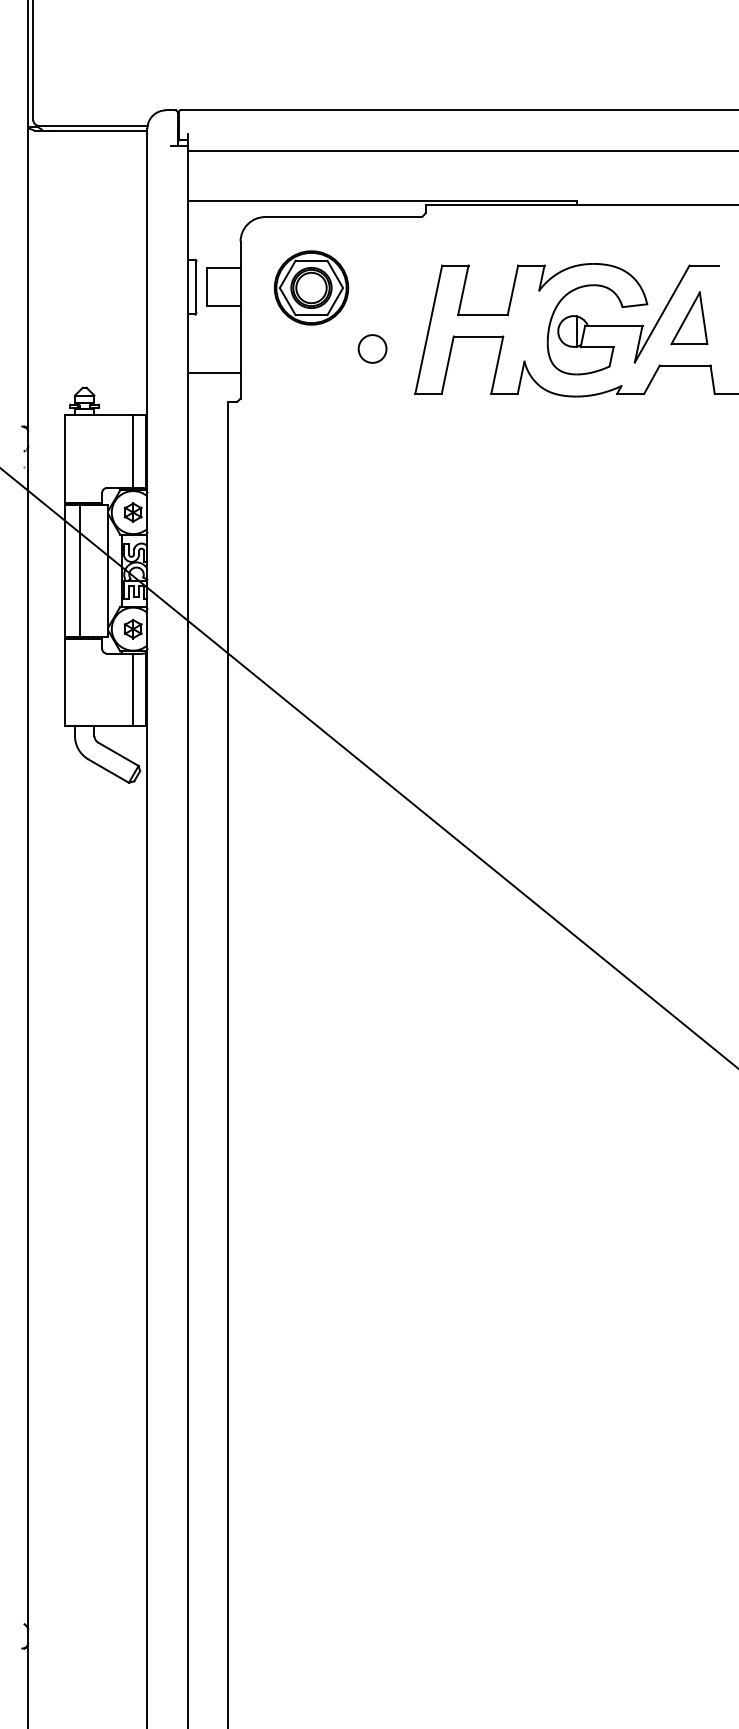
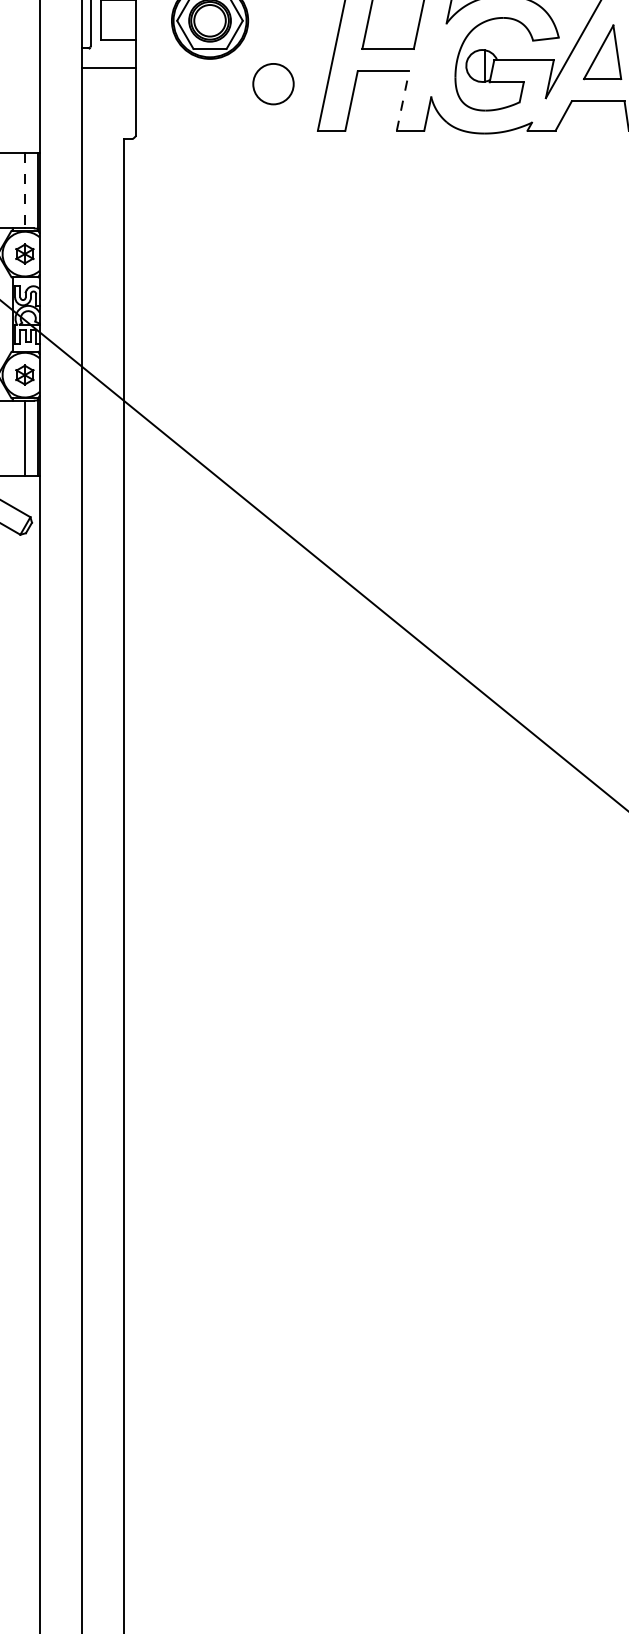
circle: (372, 348) -> (273, 83), size x1.4
line: (497, 364) -> (403, 100), solid -> dashed
line: (214, 373) -> (109, 68), moved
line: (133, 452) -> (25, 191), solid -> dashed

